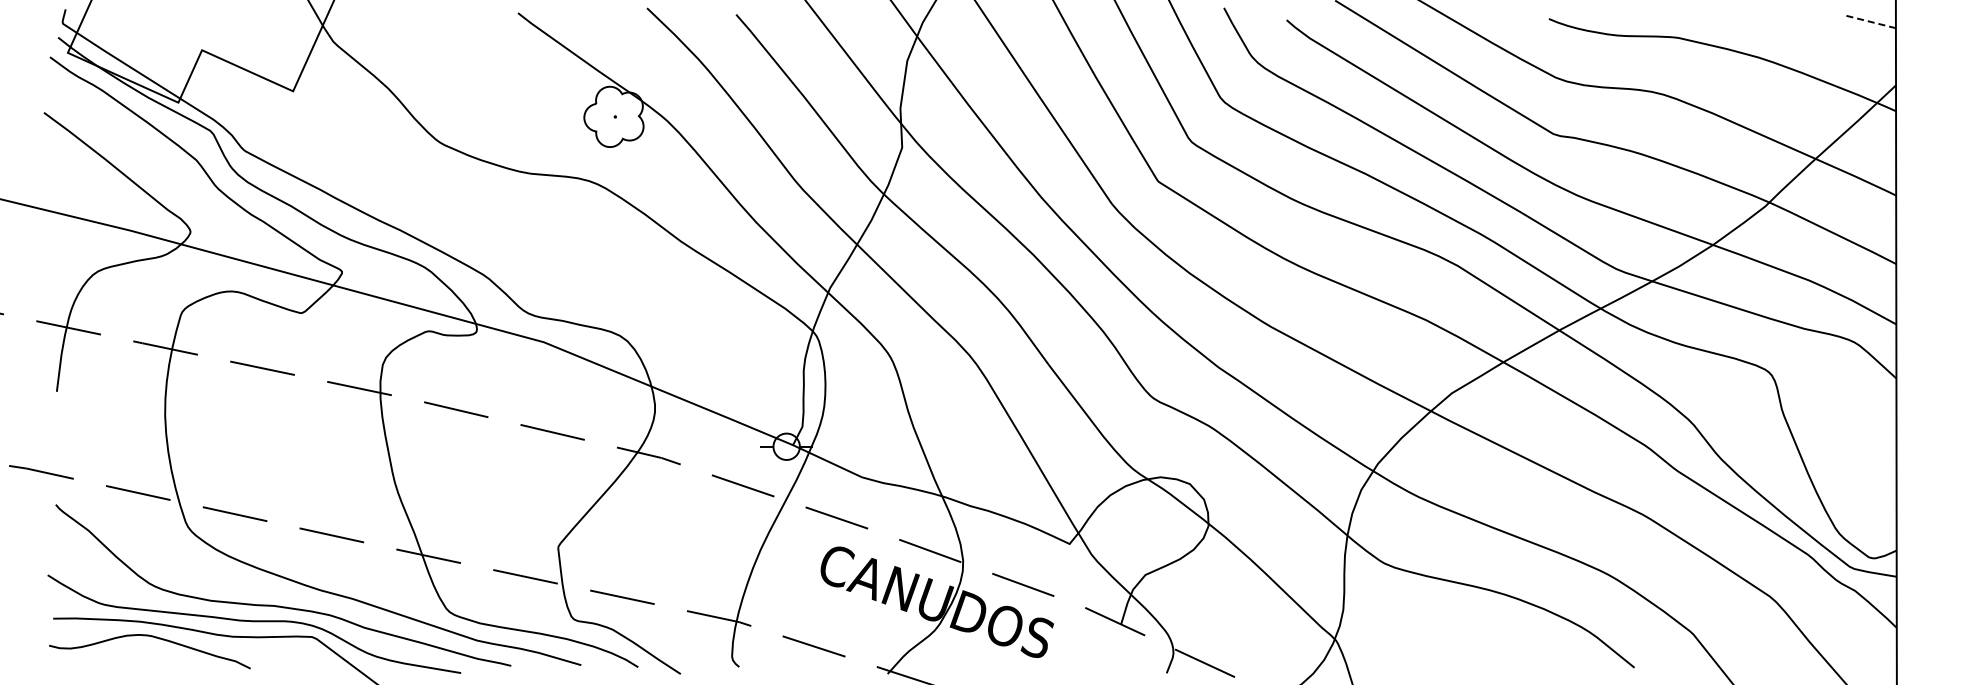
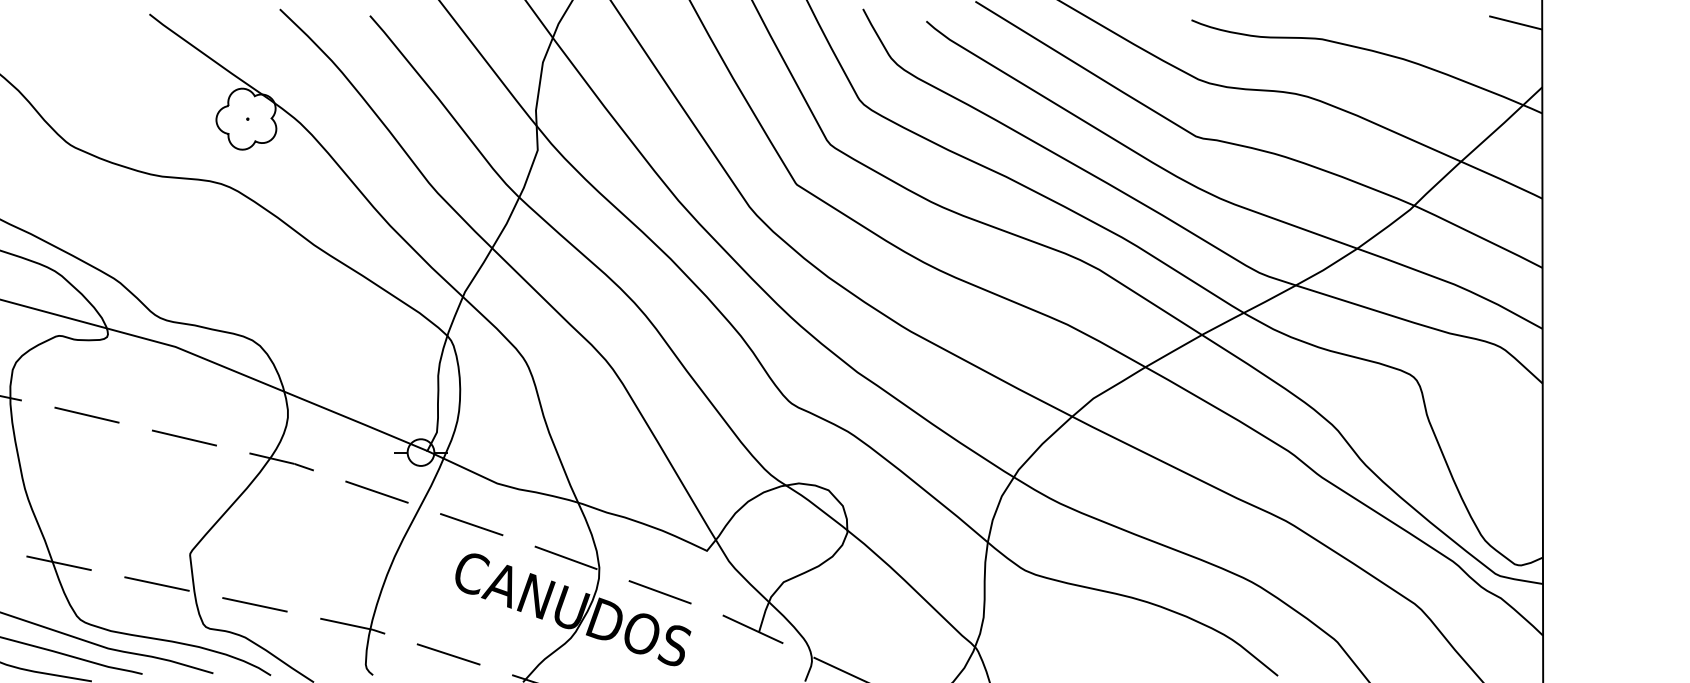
line: (1869, 21) -> (1515, 22), dashed -> solid

